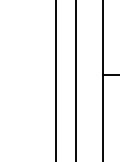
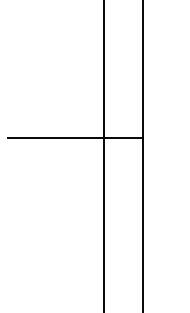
line: (40, 74) -> (74, 137), added

